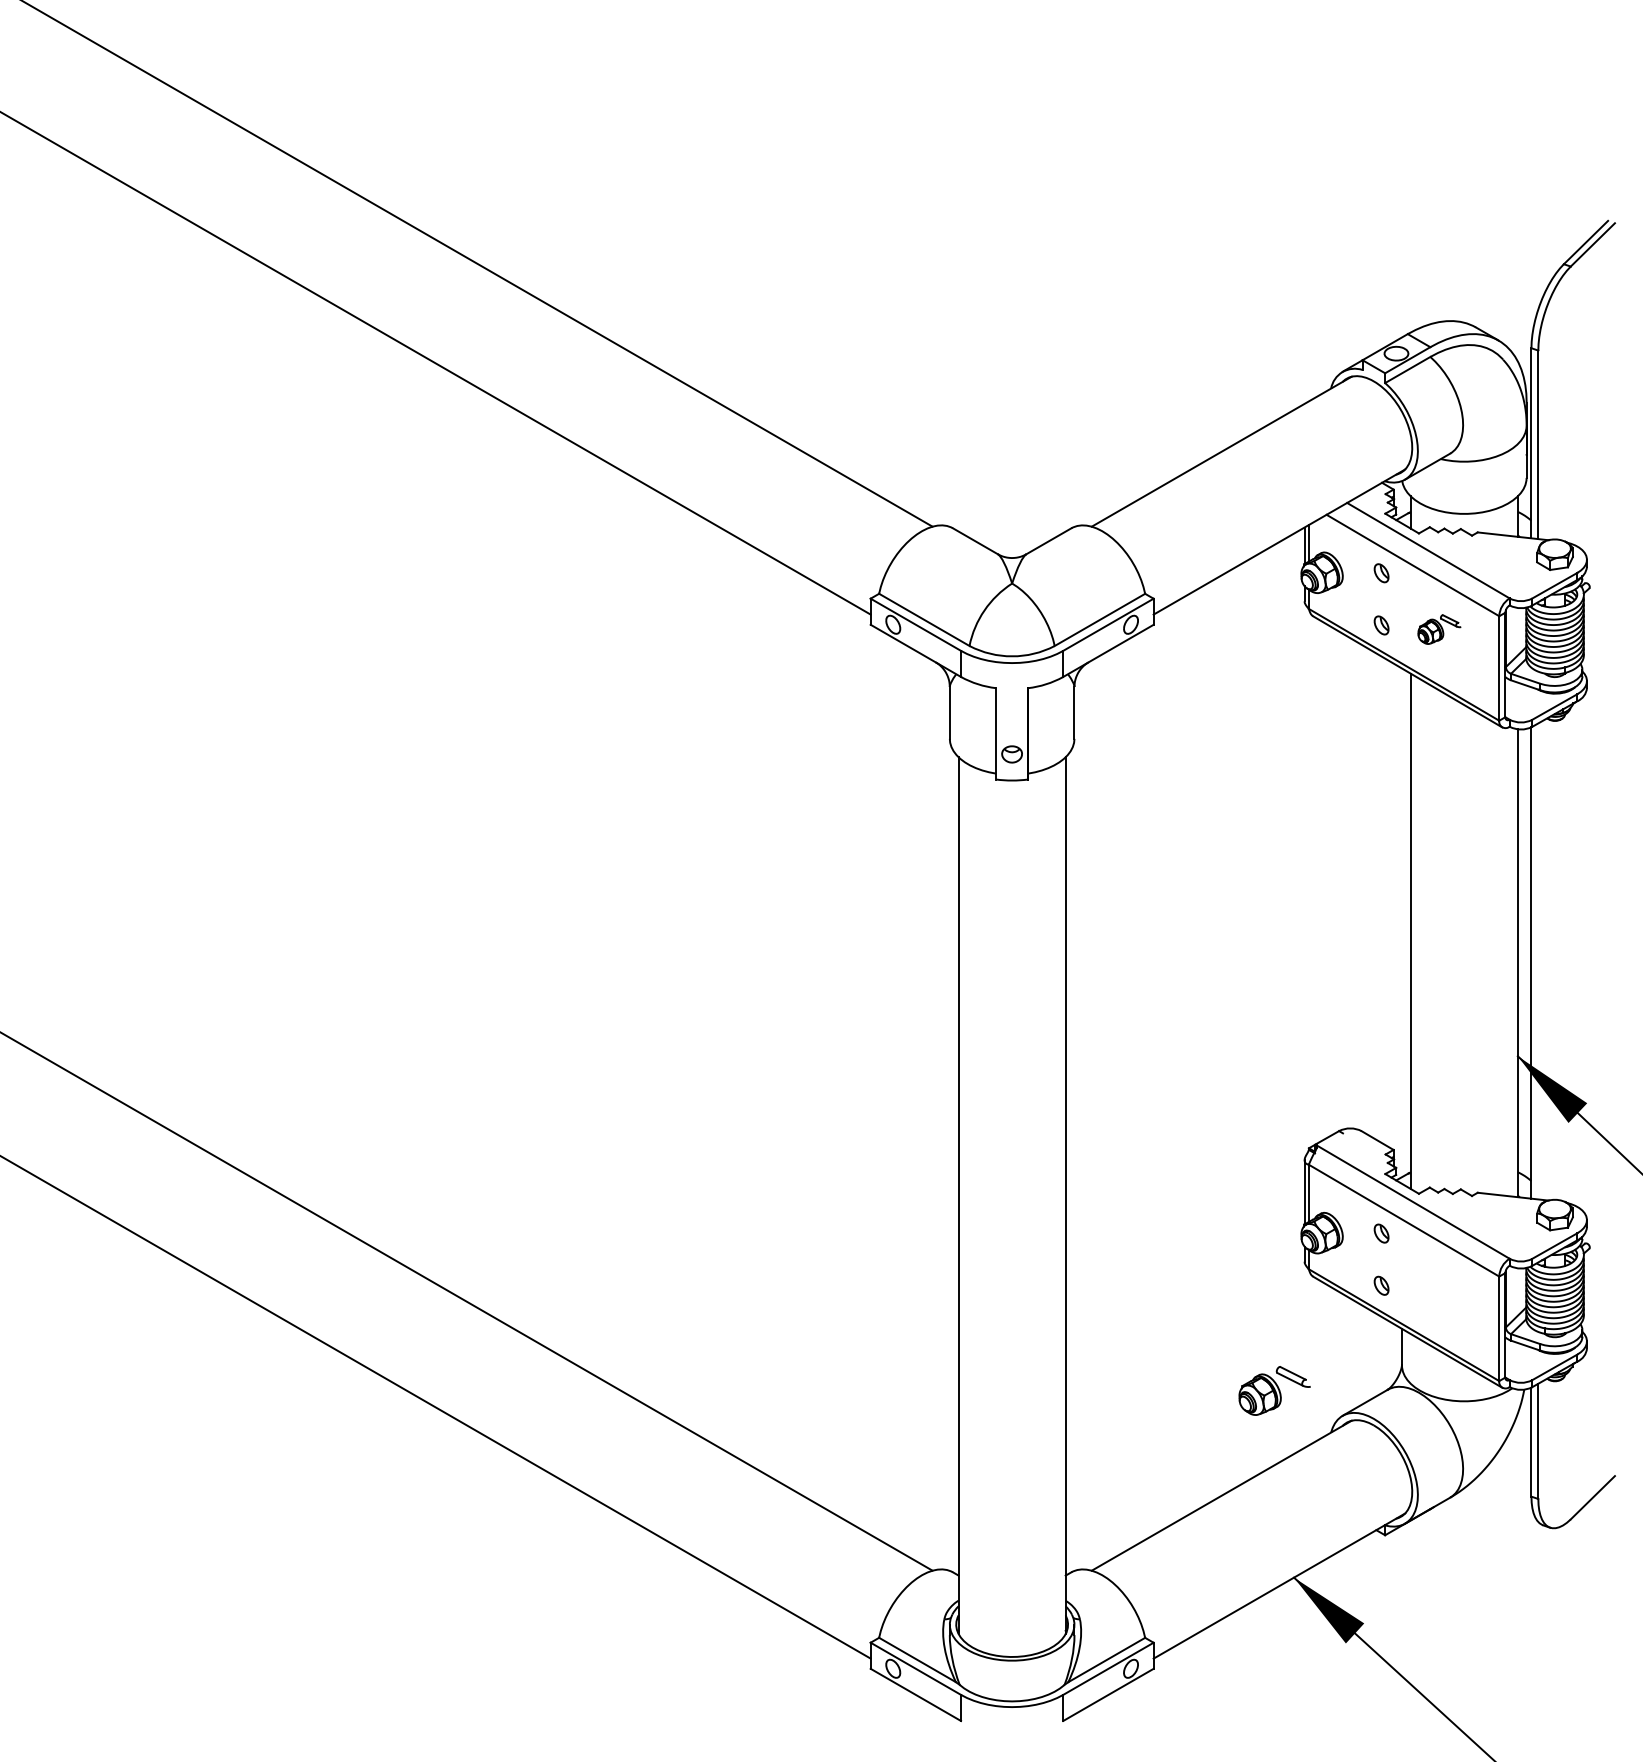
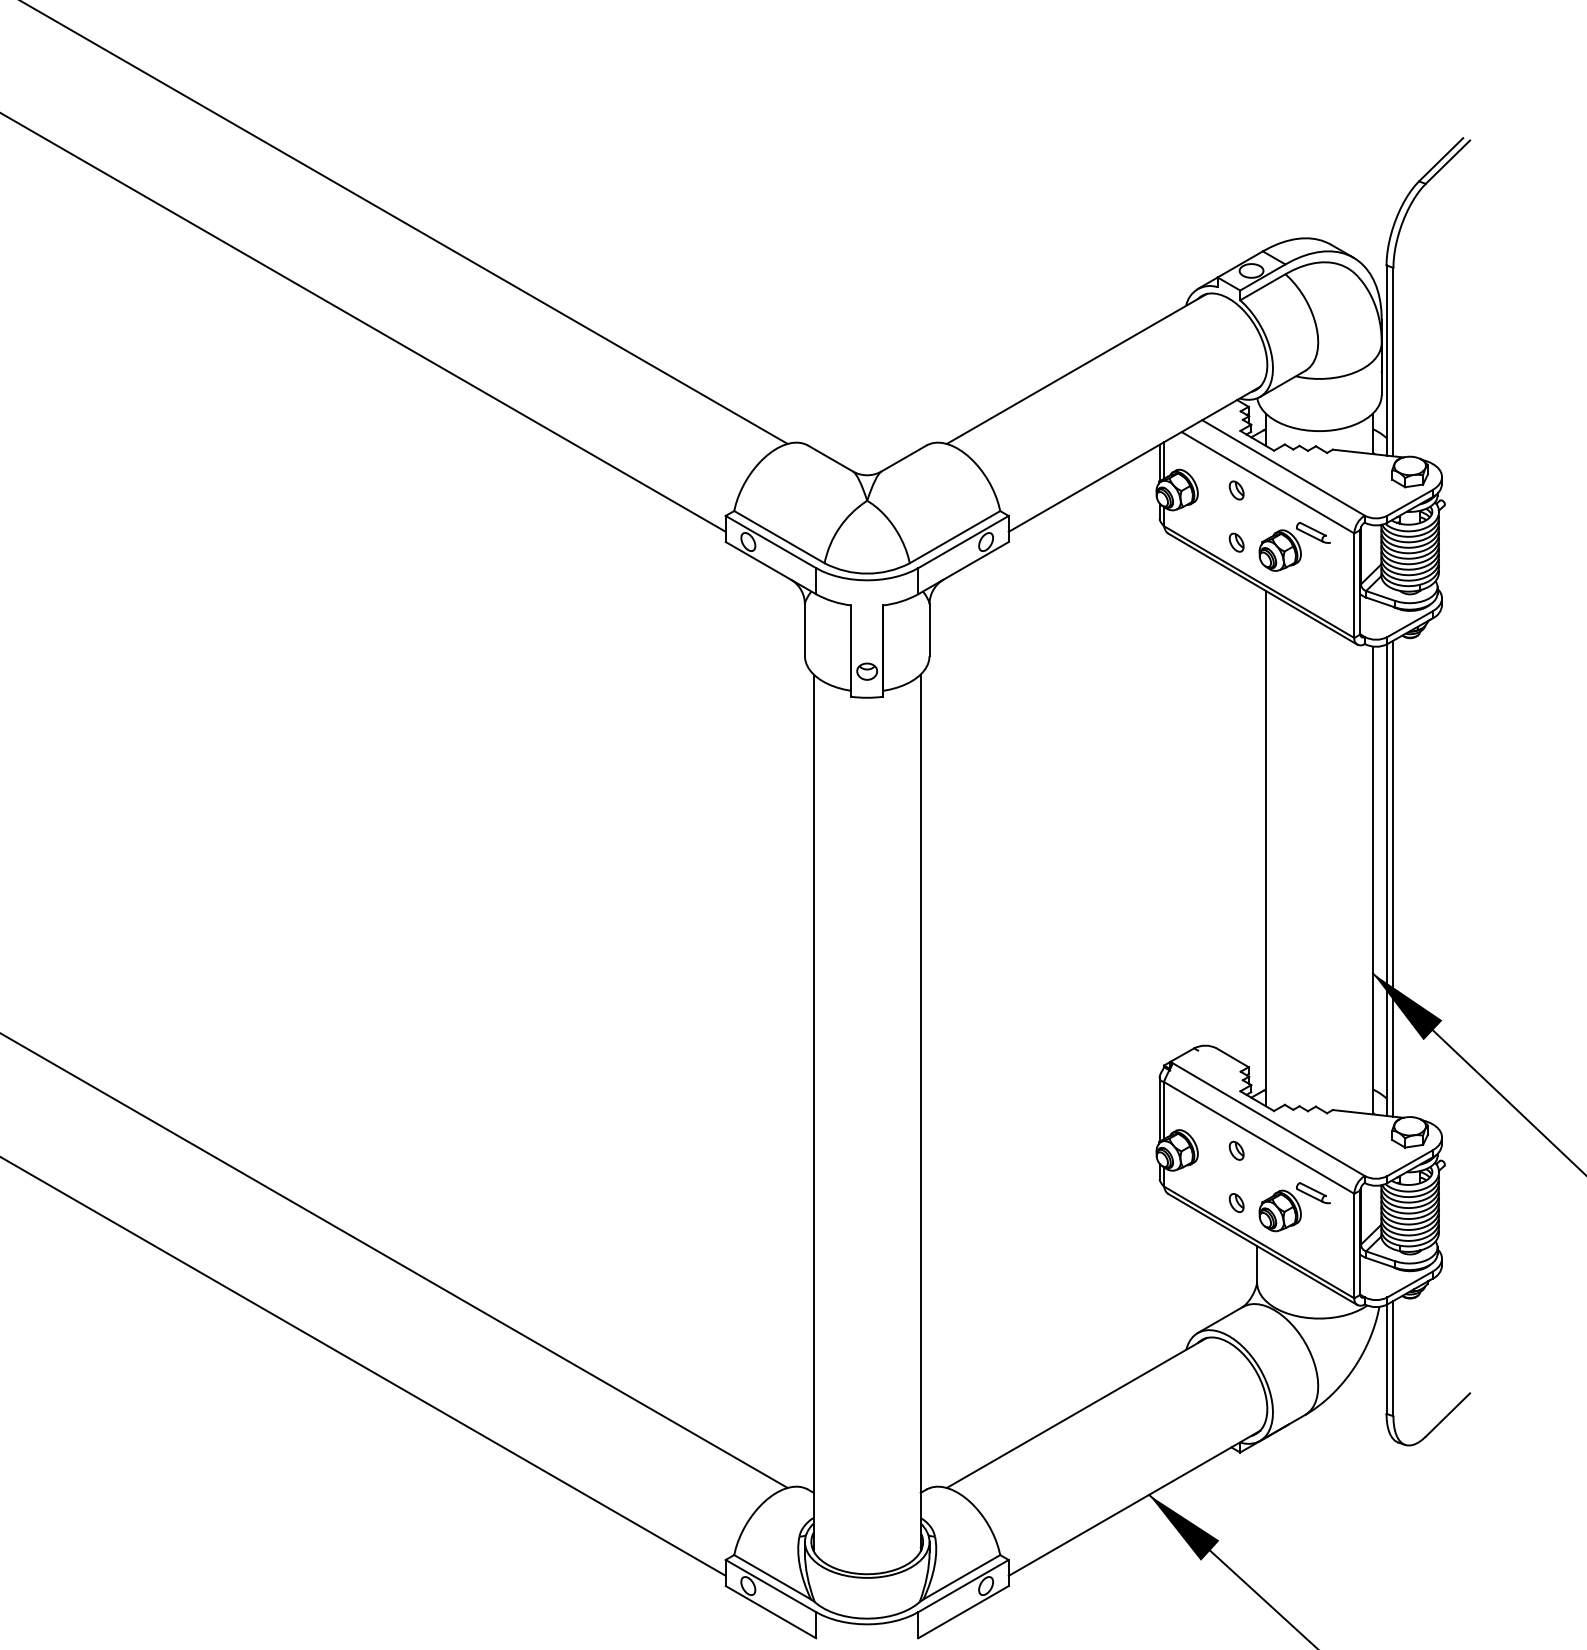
part: (1439, 629) -> (1294, 546), size x1.67
line: (1538, 961) -> (1393, 878), added
part: (1274, 1390) -> (1294, 1206), moved

